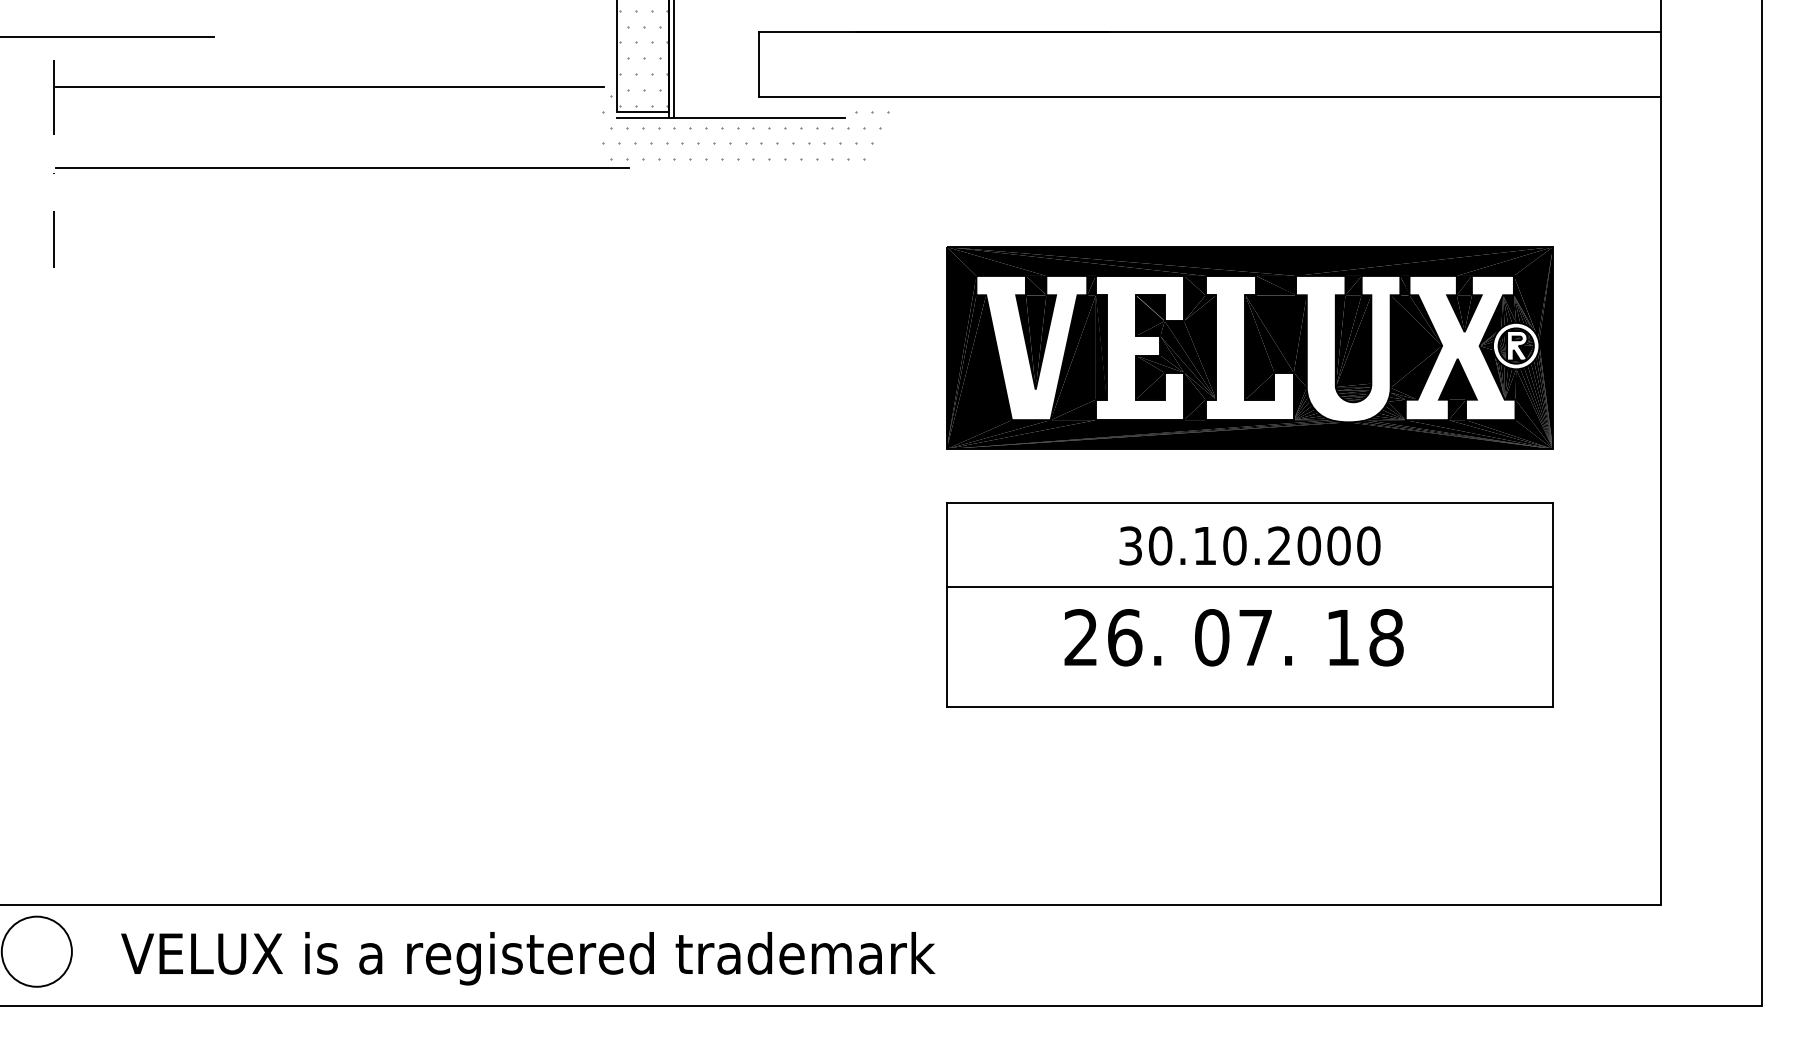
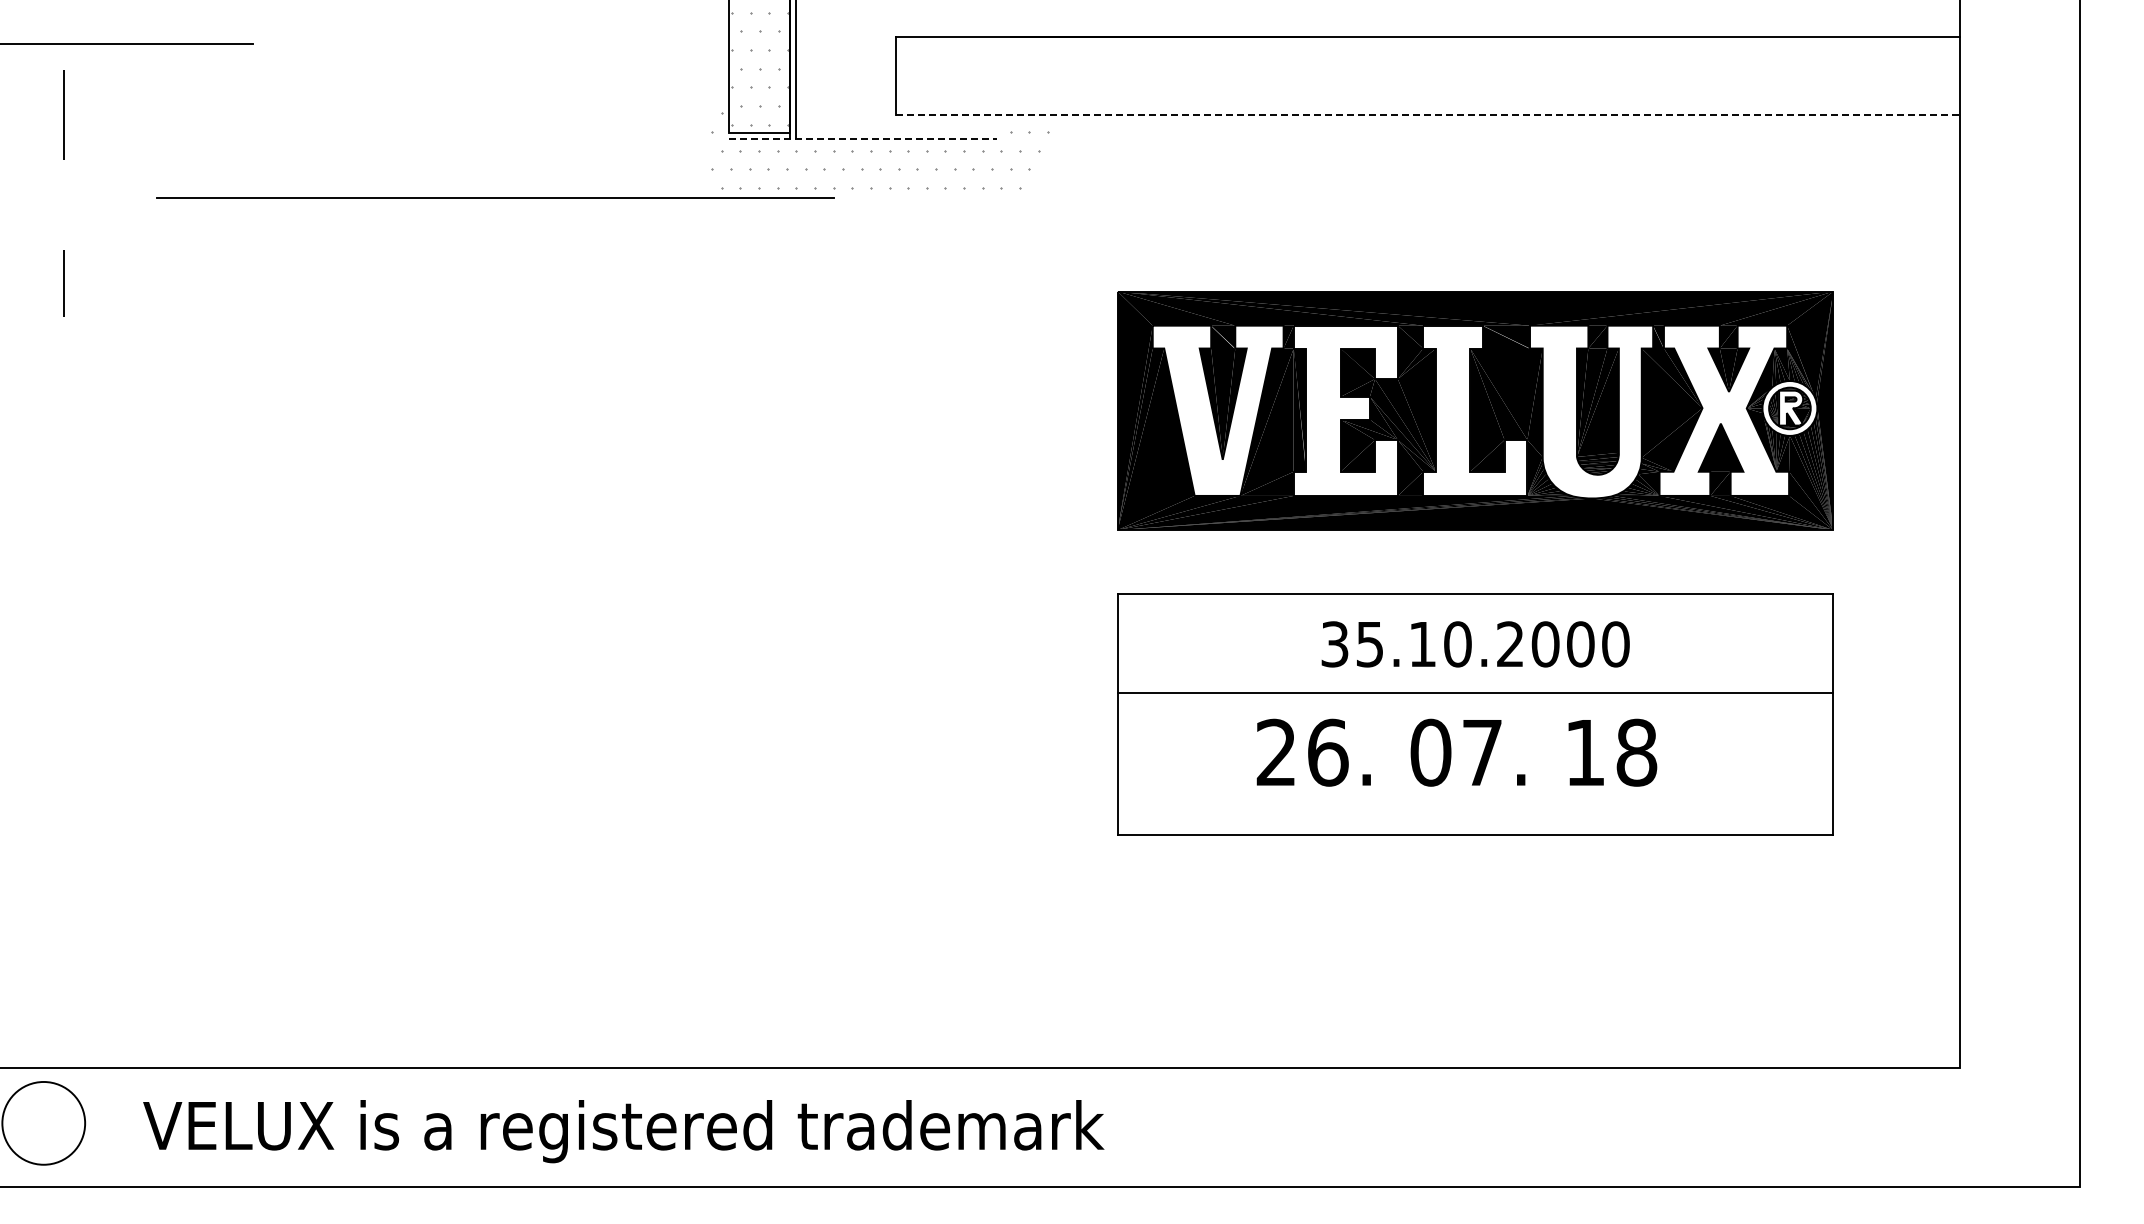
line: (329, 86) -> (389, 102), removed
line: (1210, 97) -> (1428, 114), solid -> dashed
line: (731, 117) -> (863, 138), solid -> dashed
line: (342, 167) -> (495, 197), moved
text: (1160, 546) -> (1370, 644), 30.10.2000 -> 35.10.2000

